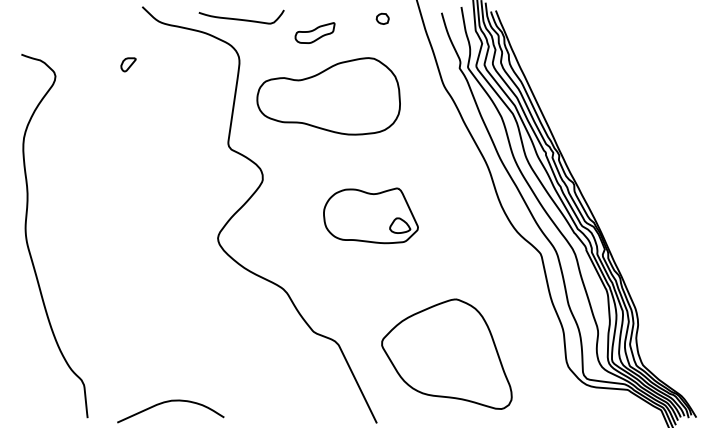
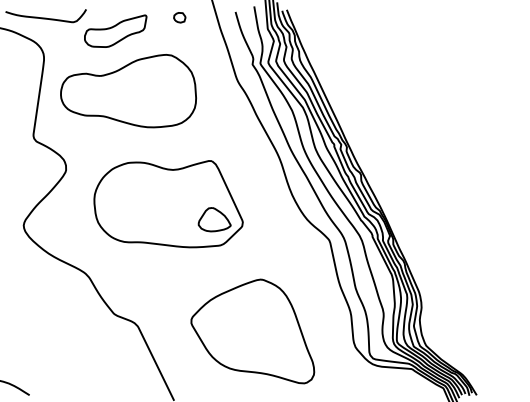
part: (314, 32) -> (115, 30), size x1.67
part: (370, 215) -> (168, 203), size x1.67
part: (446, 353) -> (252, 330), moved

